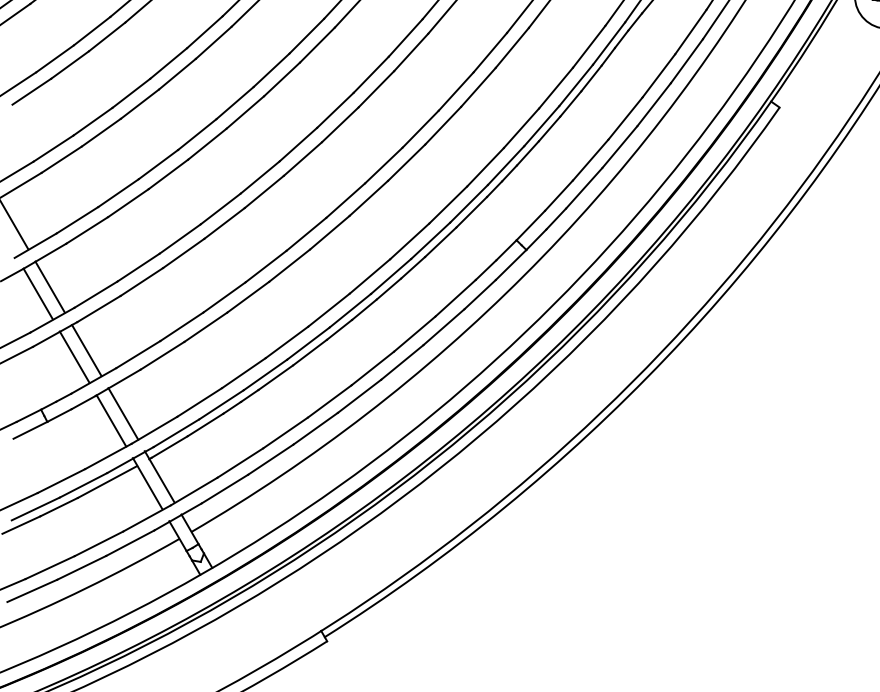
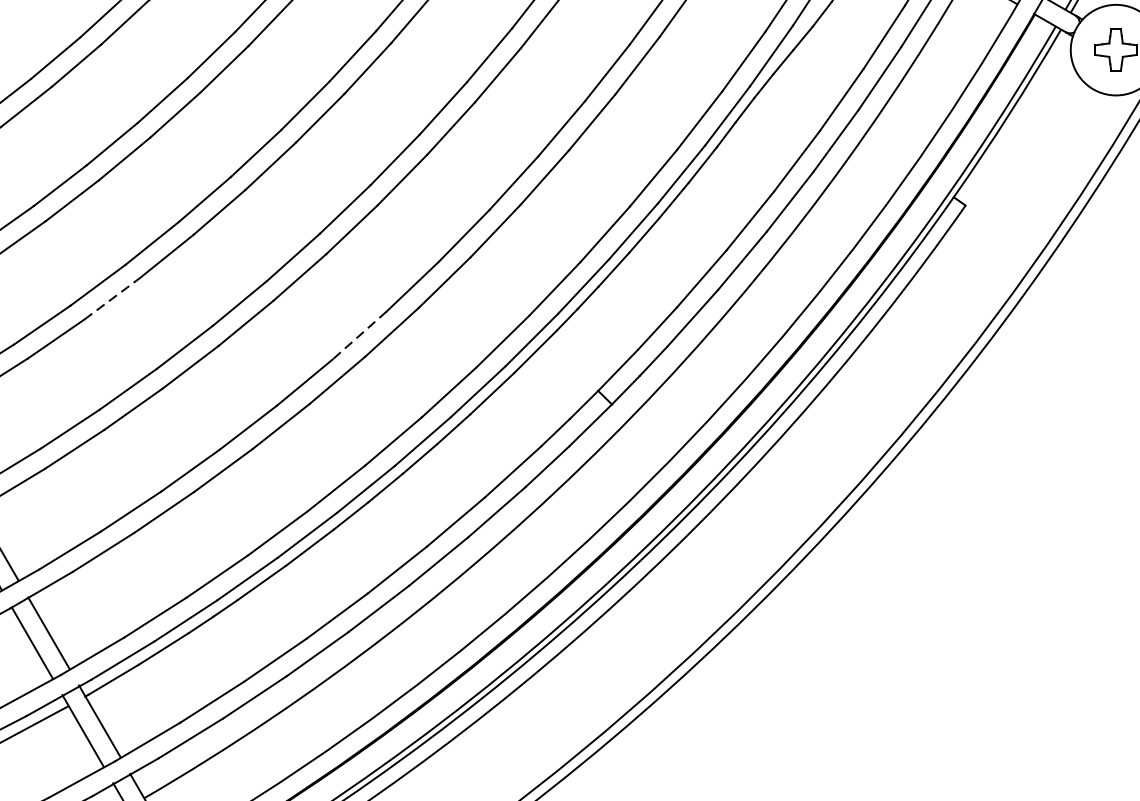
line: (168, 174) -> (112, 299), solid -> dashed
line: (345, 200) -> (359, 335), solid -> dashed

